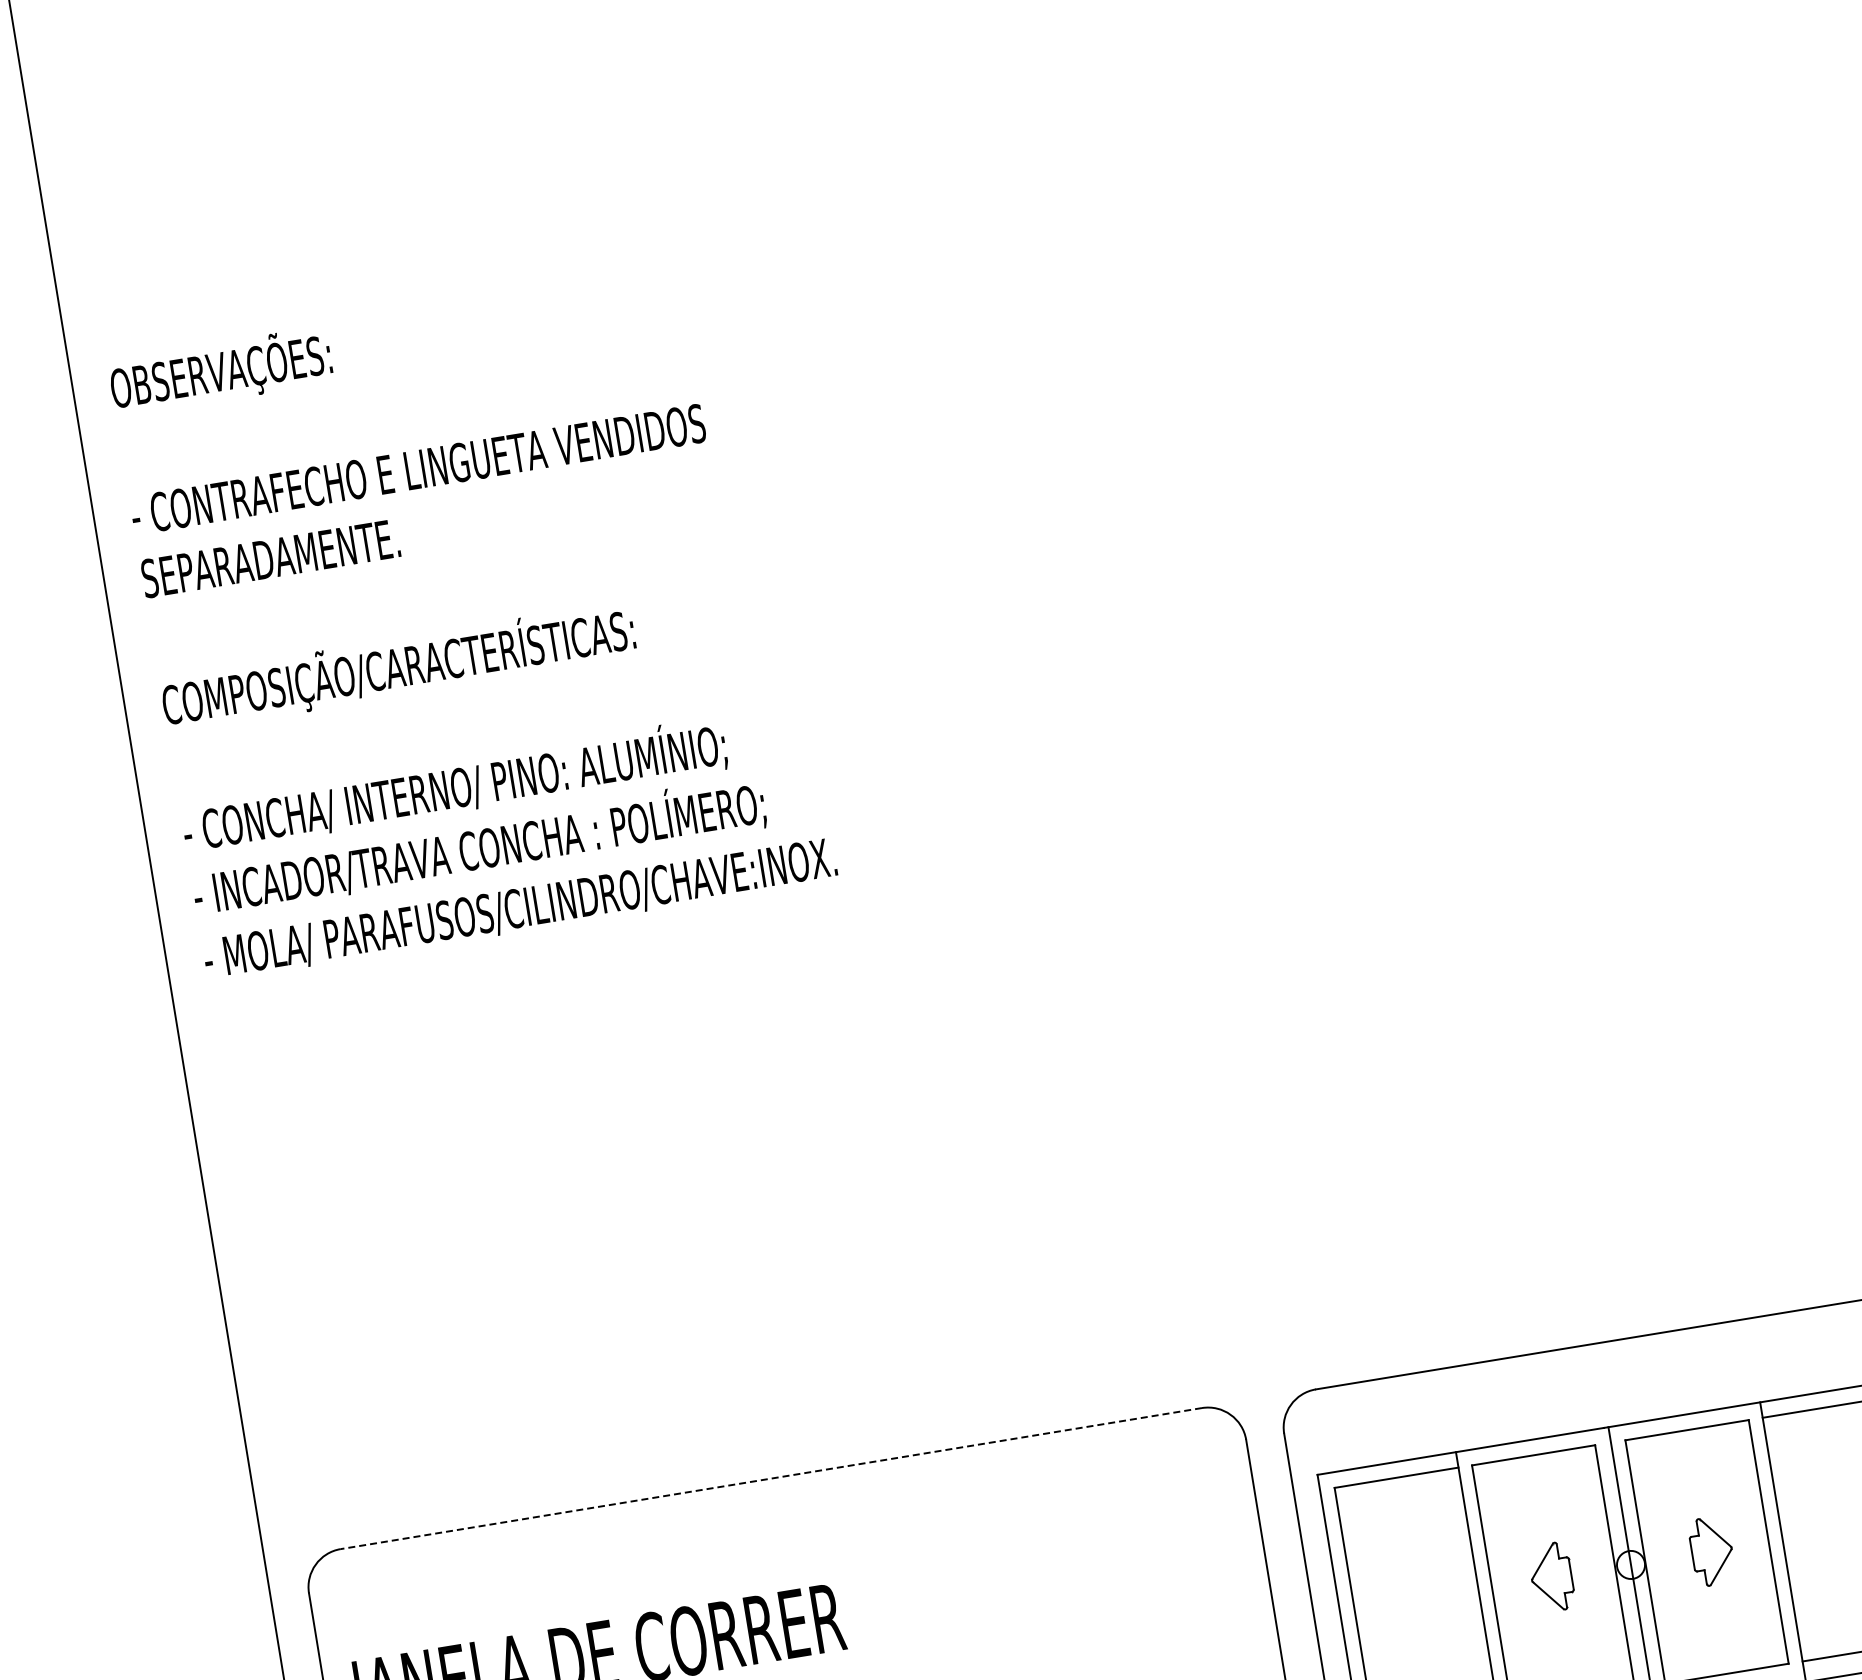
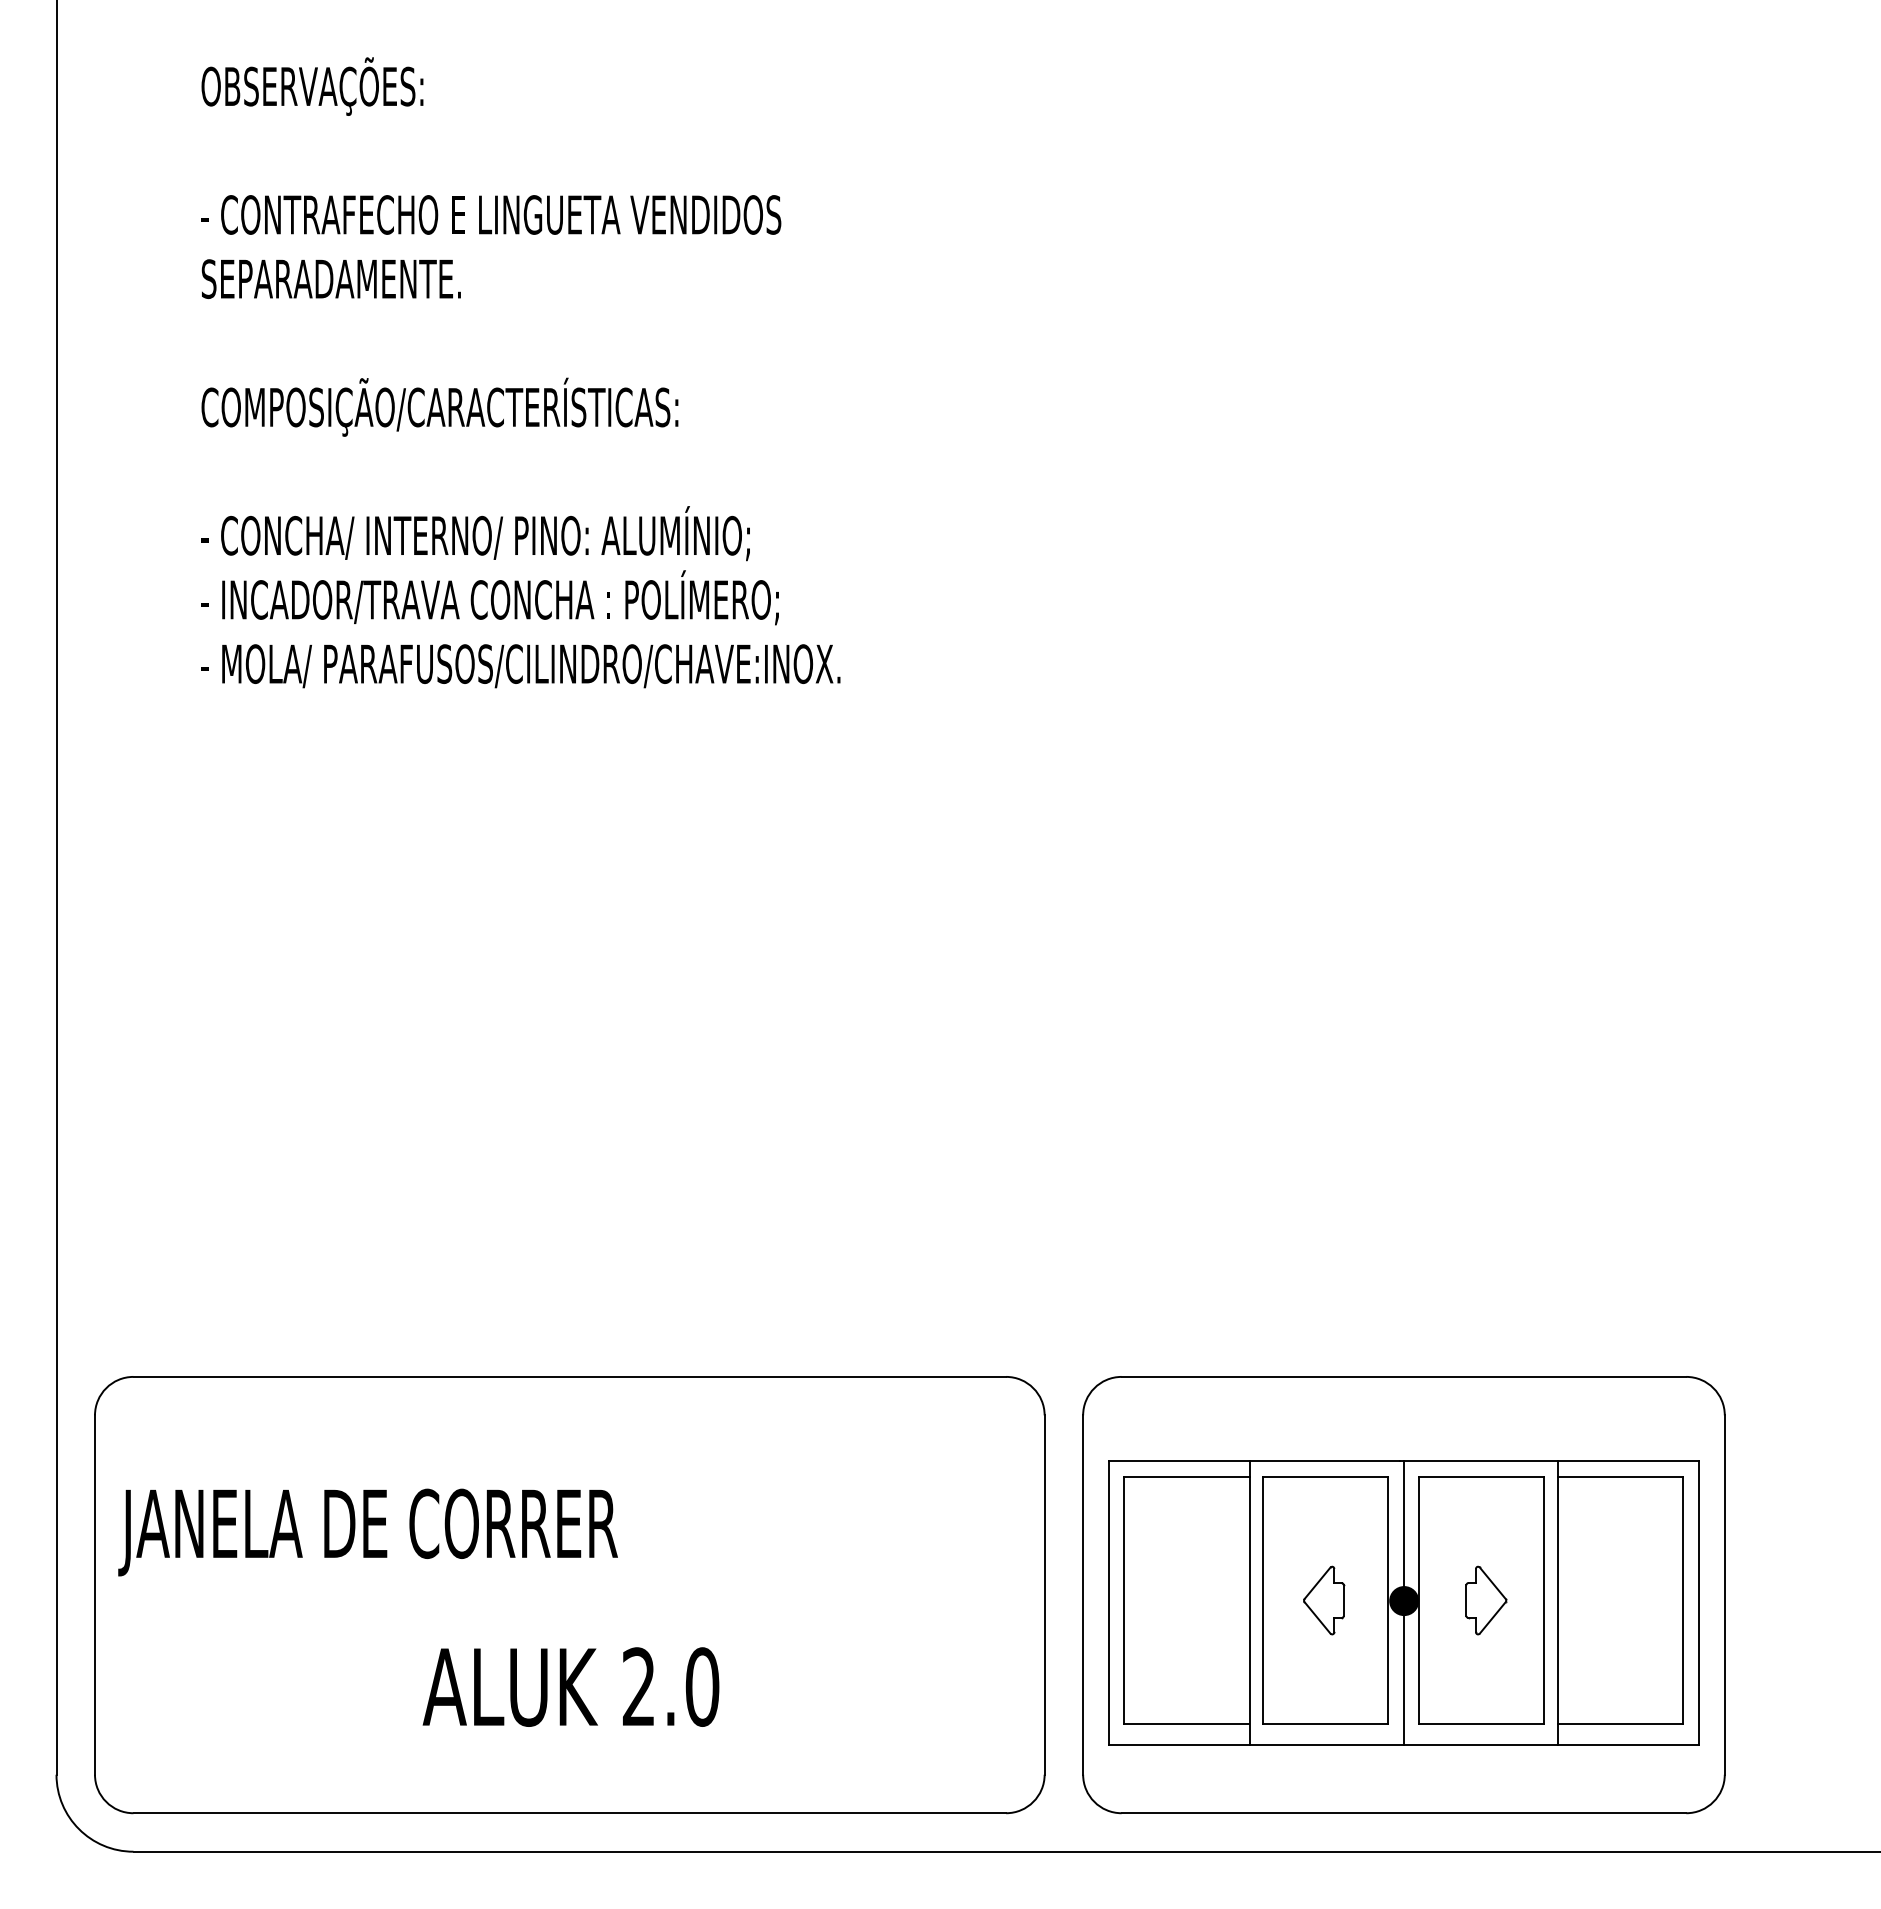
text: (472, 620) -> (520, 372), moved
line: (770, 1478) -> (569, 1376), dashed -> solid
fill: (1631, 1565) -> (1404, 1601), added

